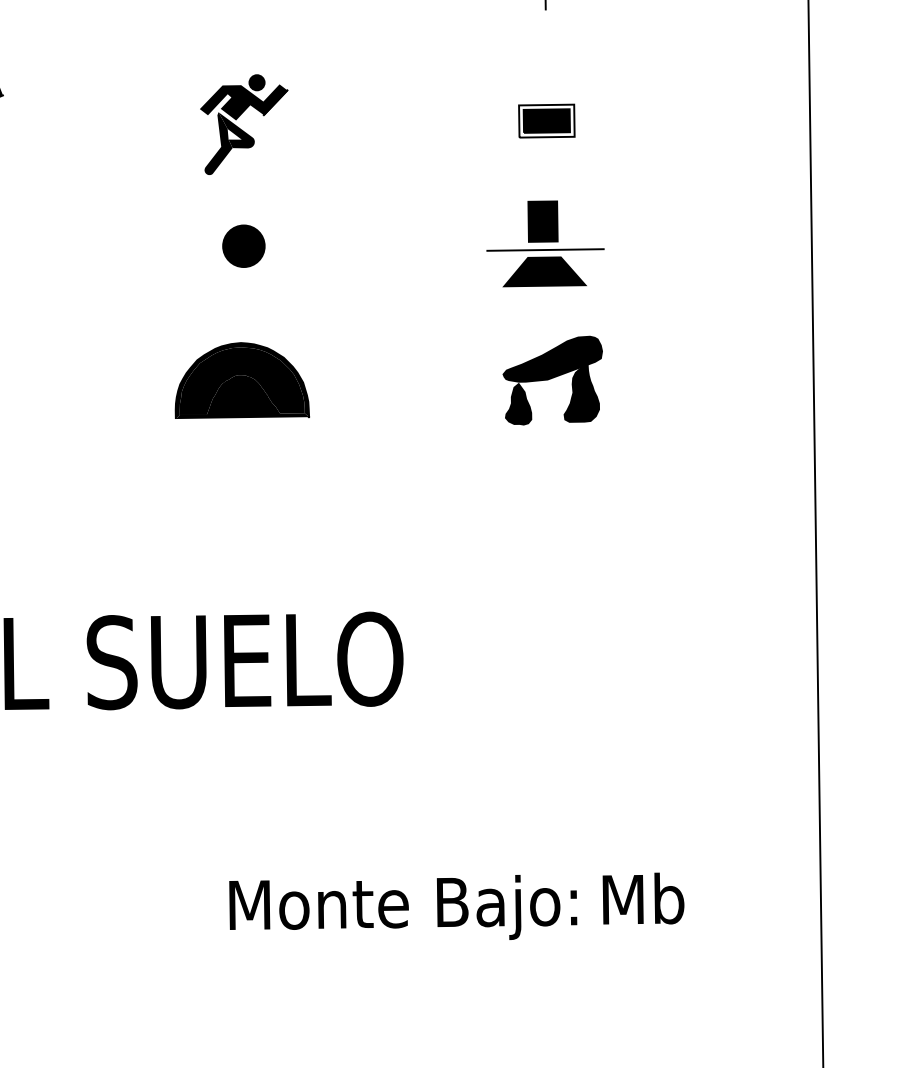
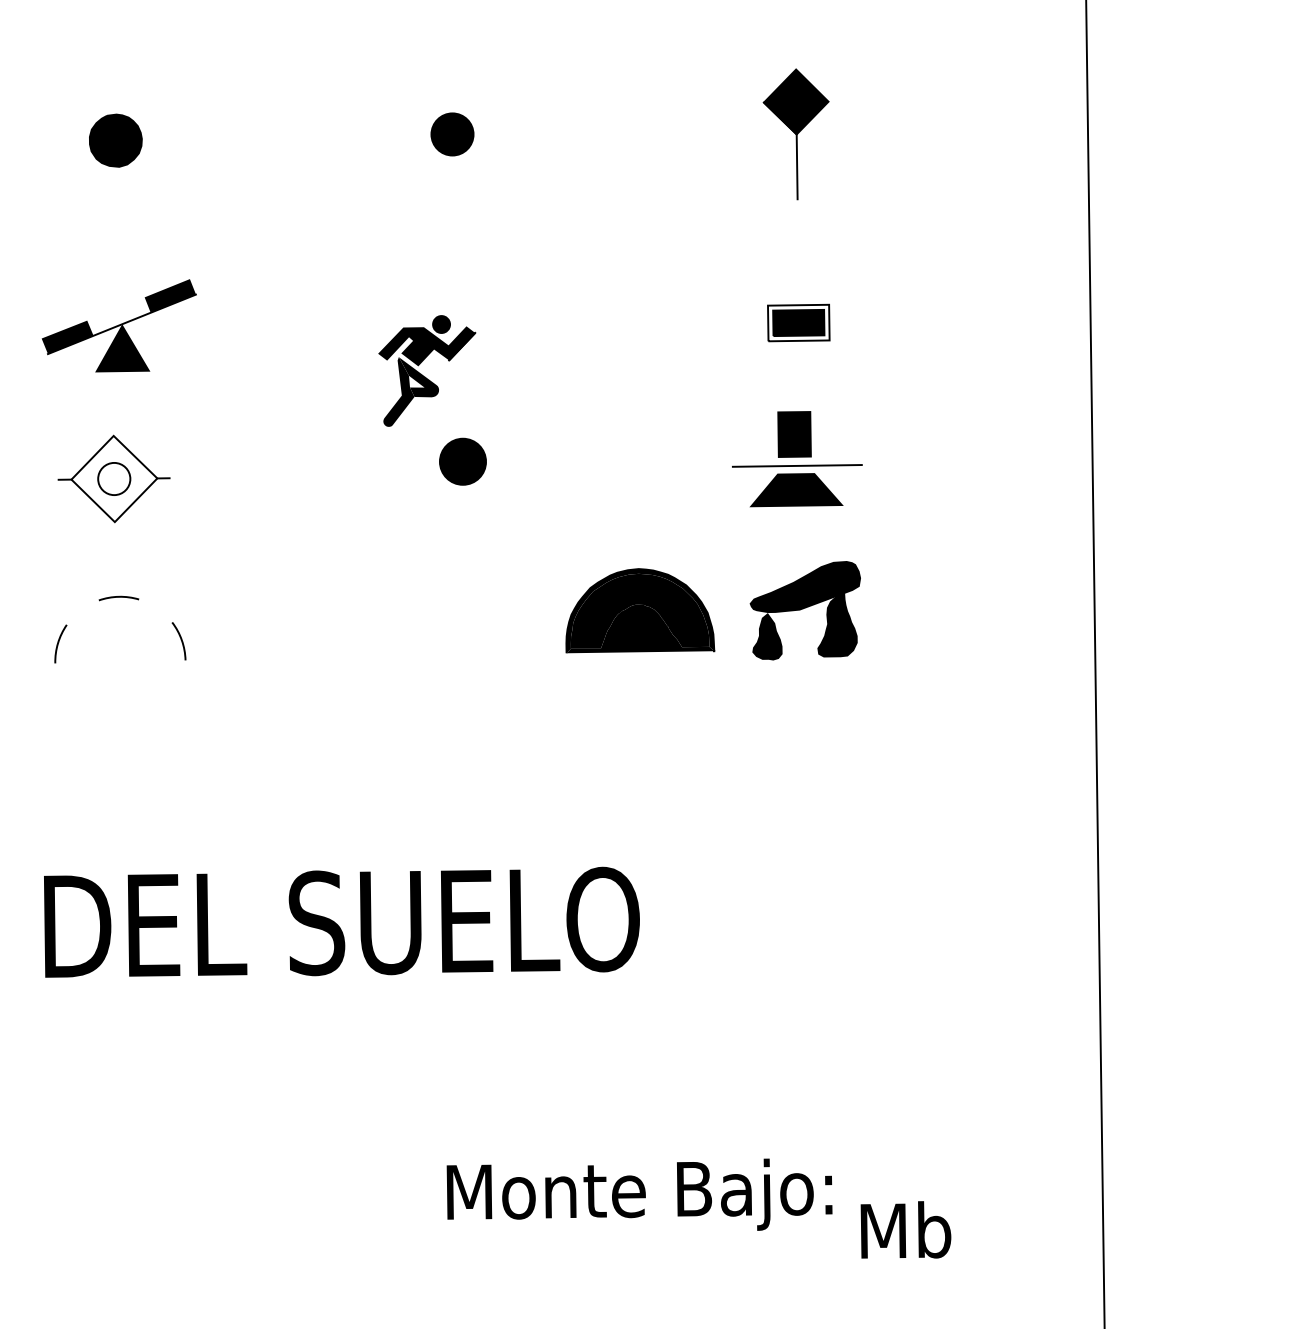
part: (242, 129) -> (425, 376), moved
part: (242, 380) -> (640, 610), moved
text: (643, 898) -> (905, 1229), moved

